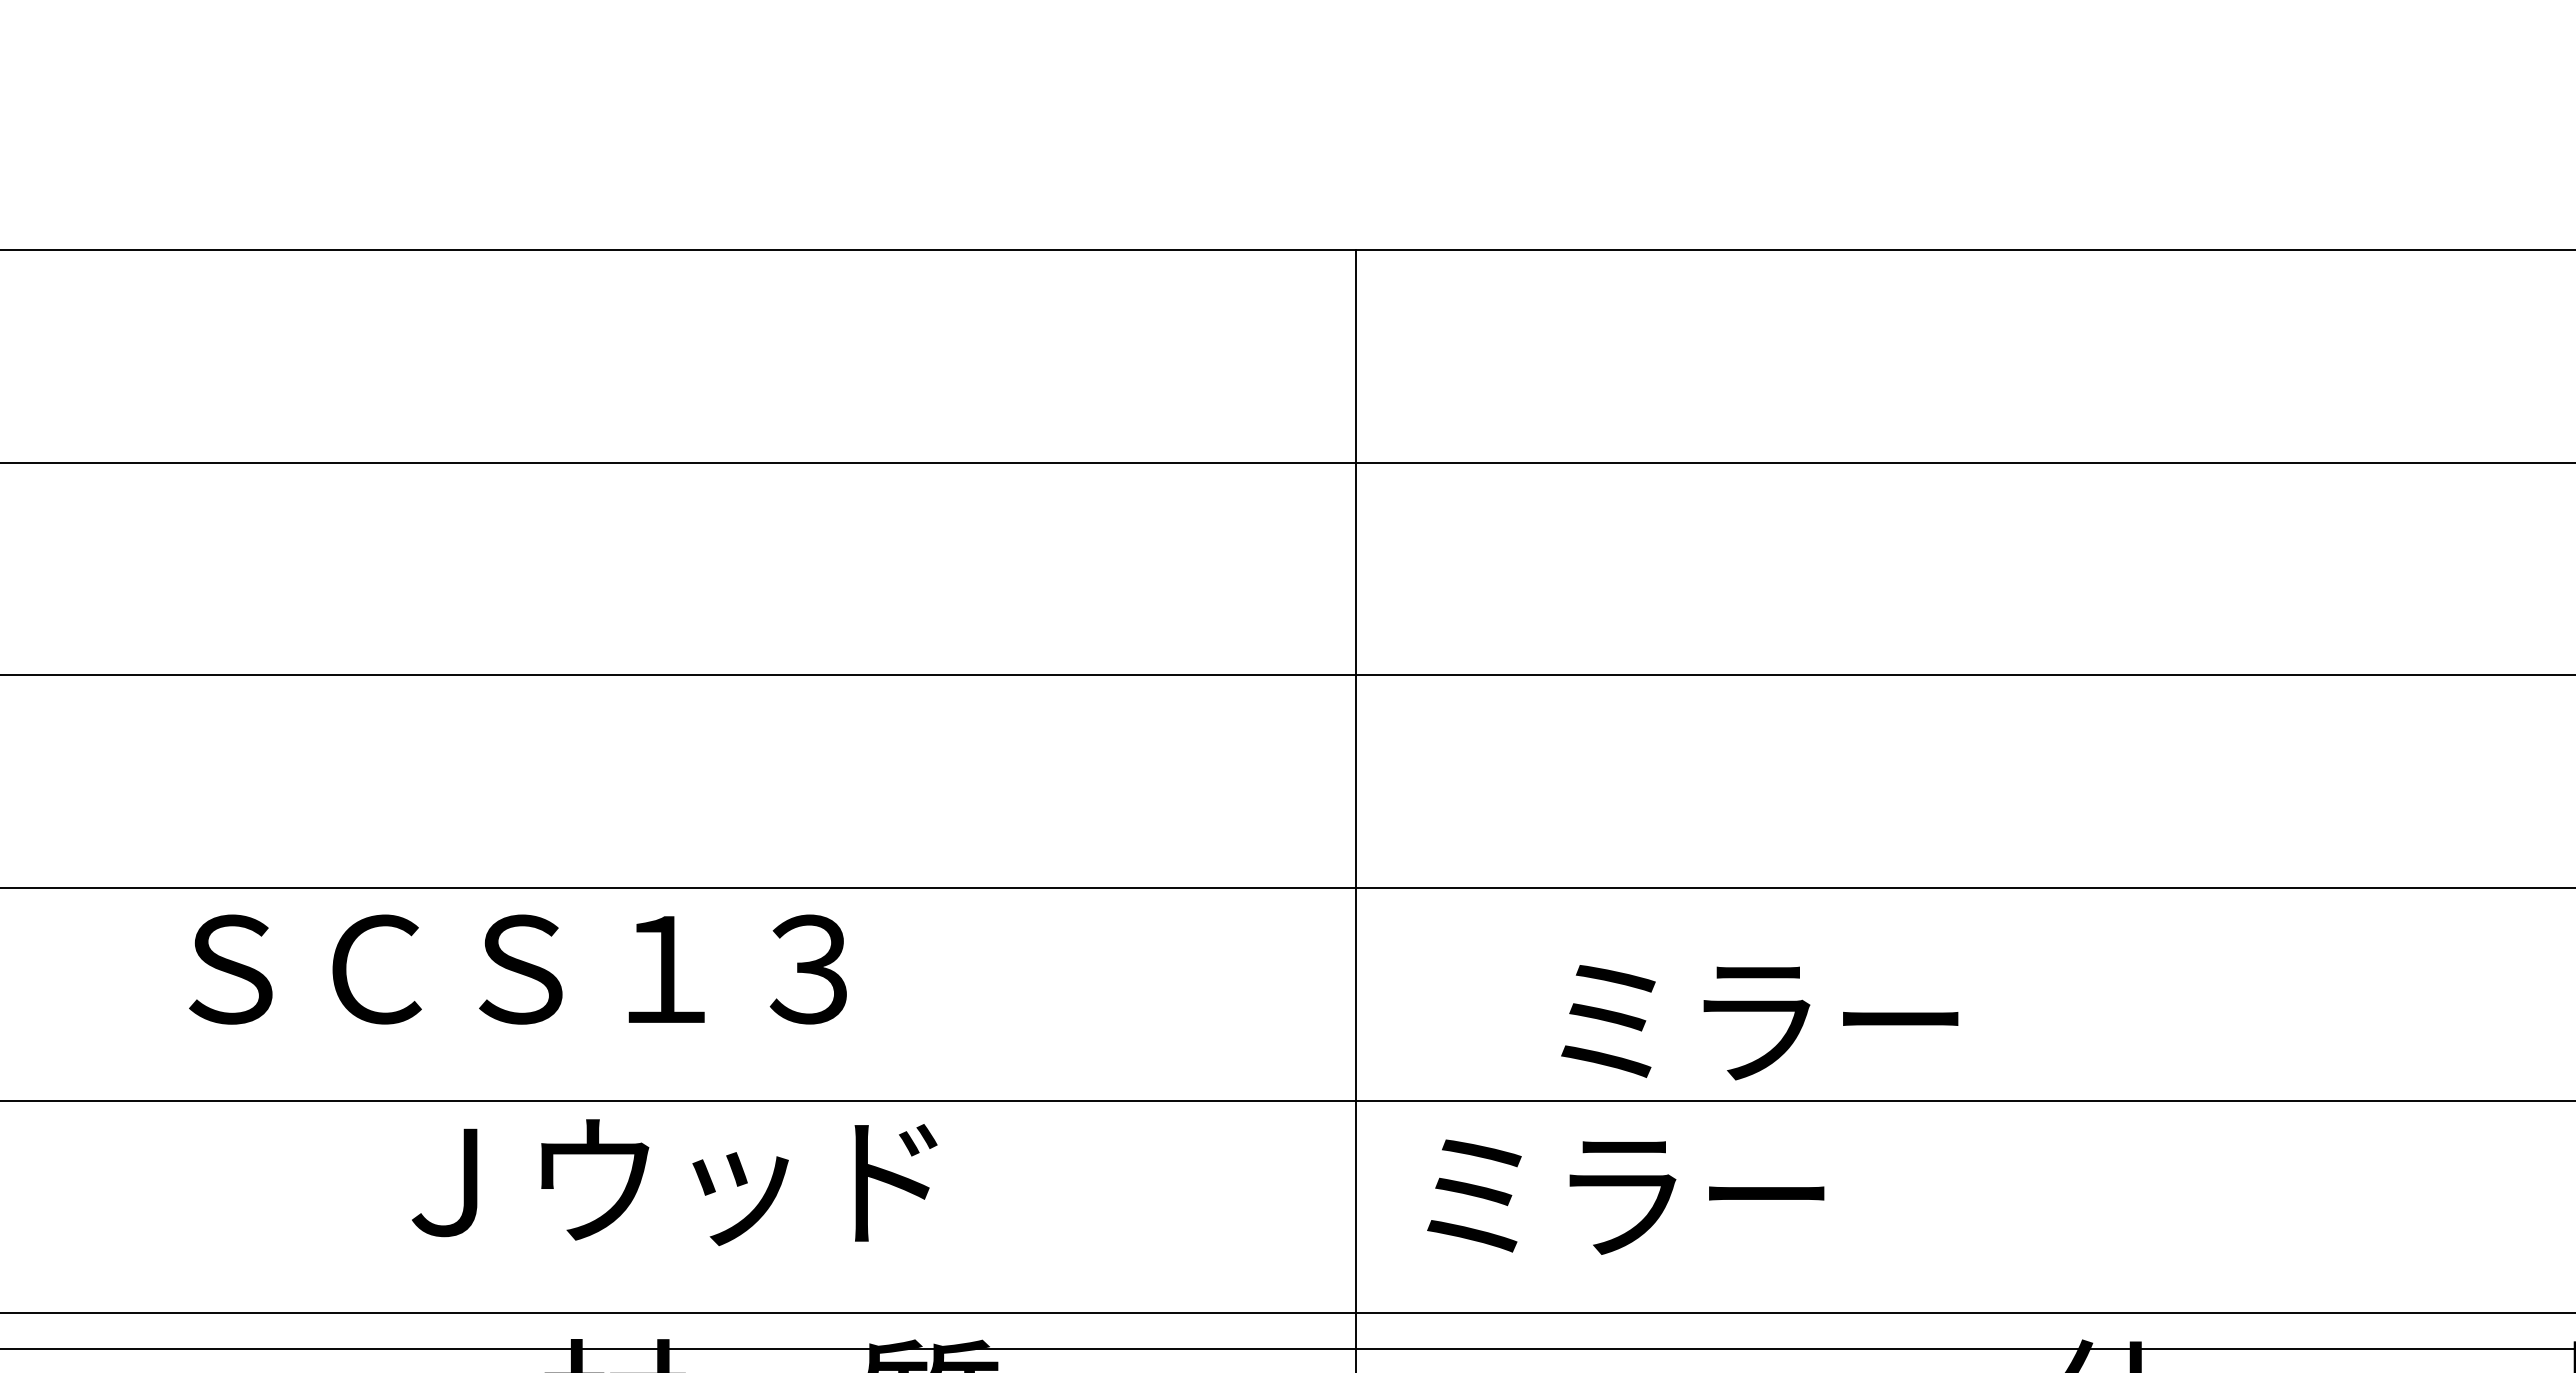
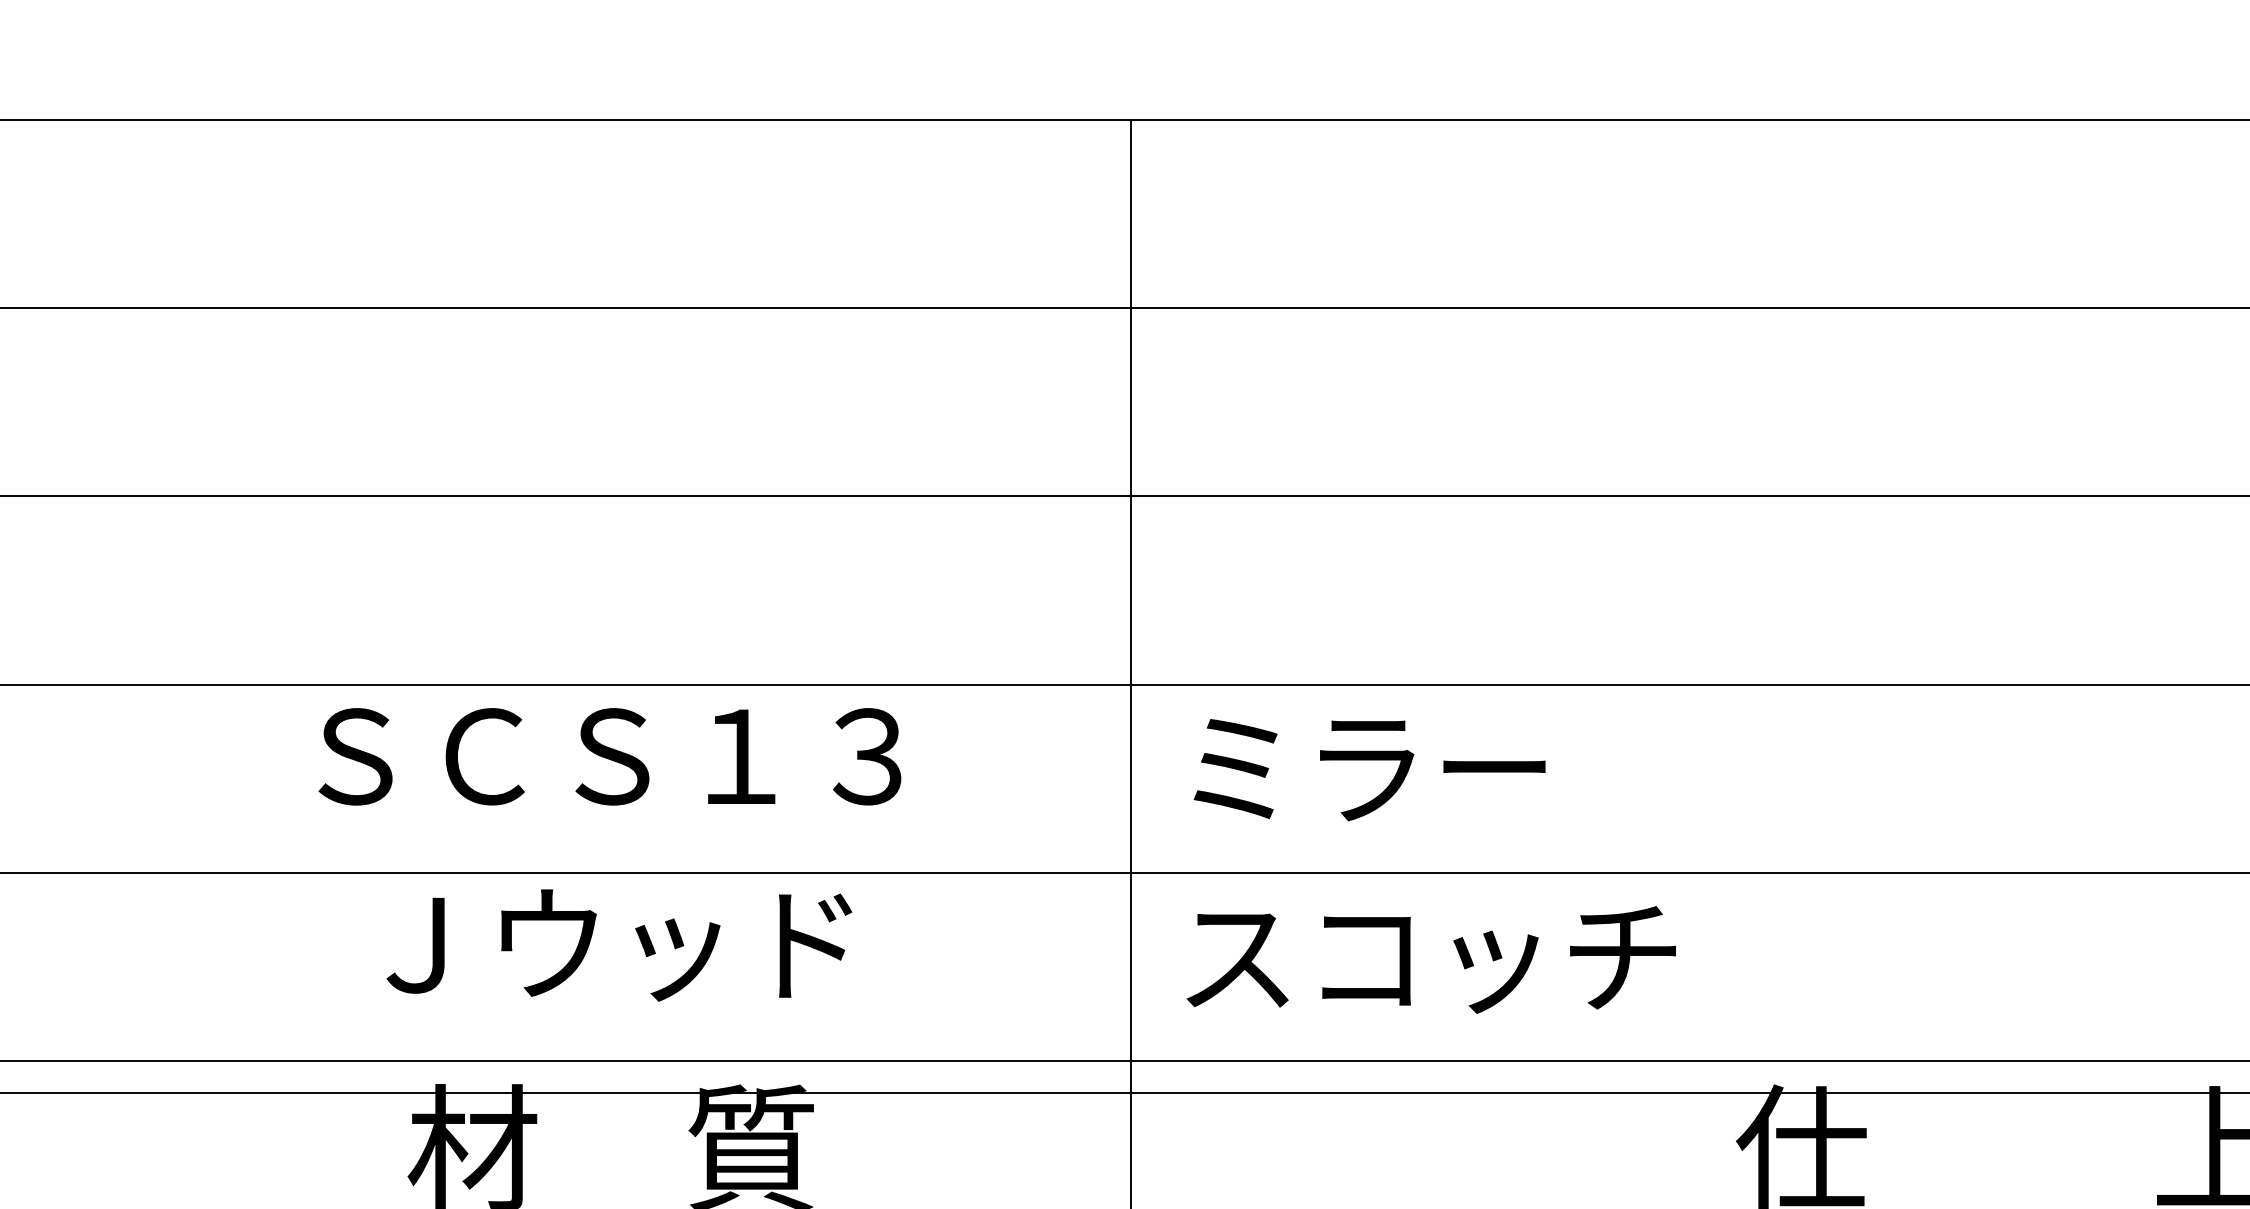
text: (517, 969) -> (609, 756), moved
text: (1759, 1022) -> (1369, 770), moved
text: (674, 1182) -> (619, 945), moved
text: (1695, 1198) -> (1431, 959), ミラー -> スコッチ

